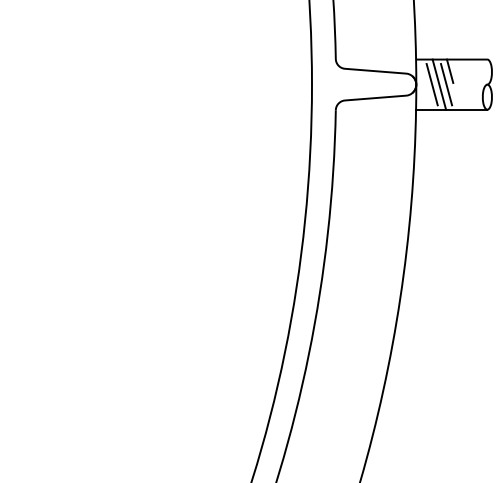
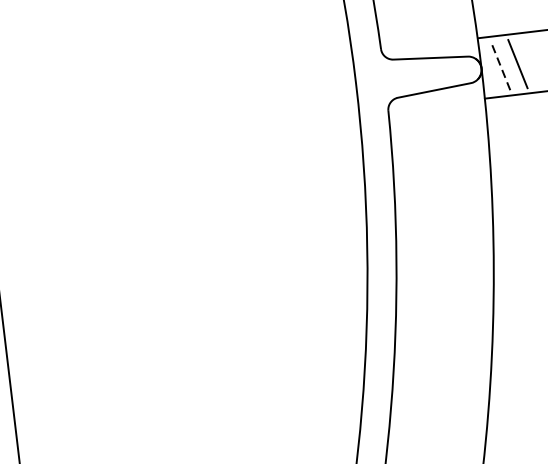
line: (449, 70) -> (519, 46), removed
line: (432, 84) -> (501, 65), solid -> dashed
line: (439, 84) -> (509, 64), removed

